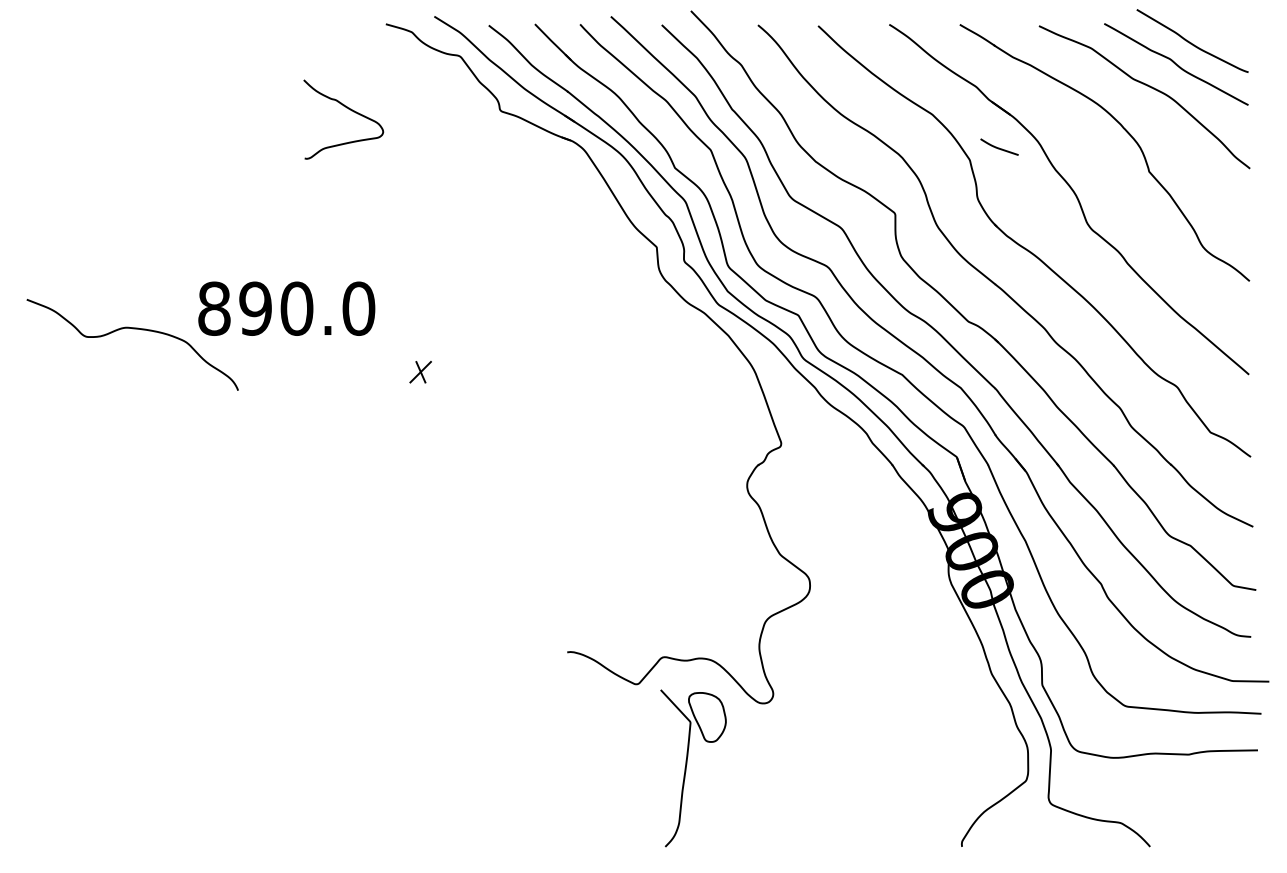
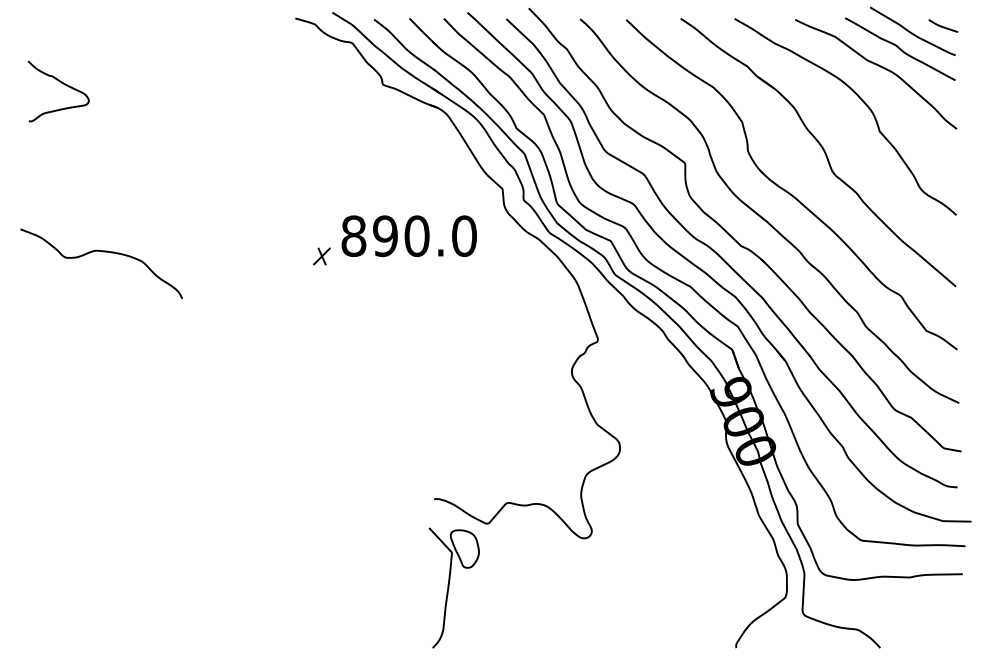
curve: (348, 109) -> (62, 83), moved
curve: (999, 147) -> (943, 26), moved
text: (286, 308) -> (409, 236), moved
part: (420, 372) -> (321, 256), moved
part: (686, 768) -> (448, 588), moved

